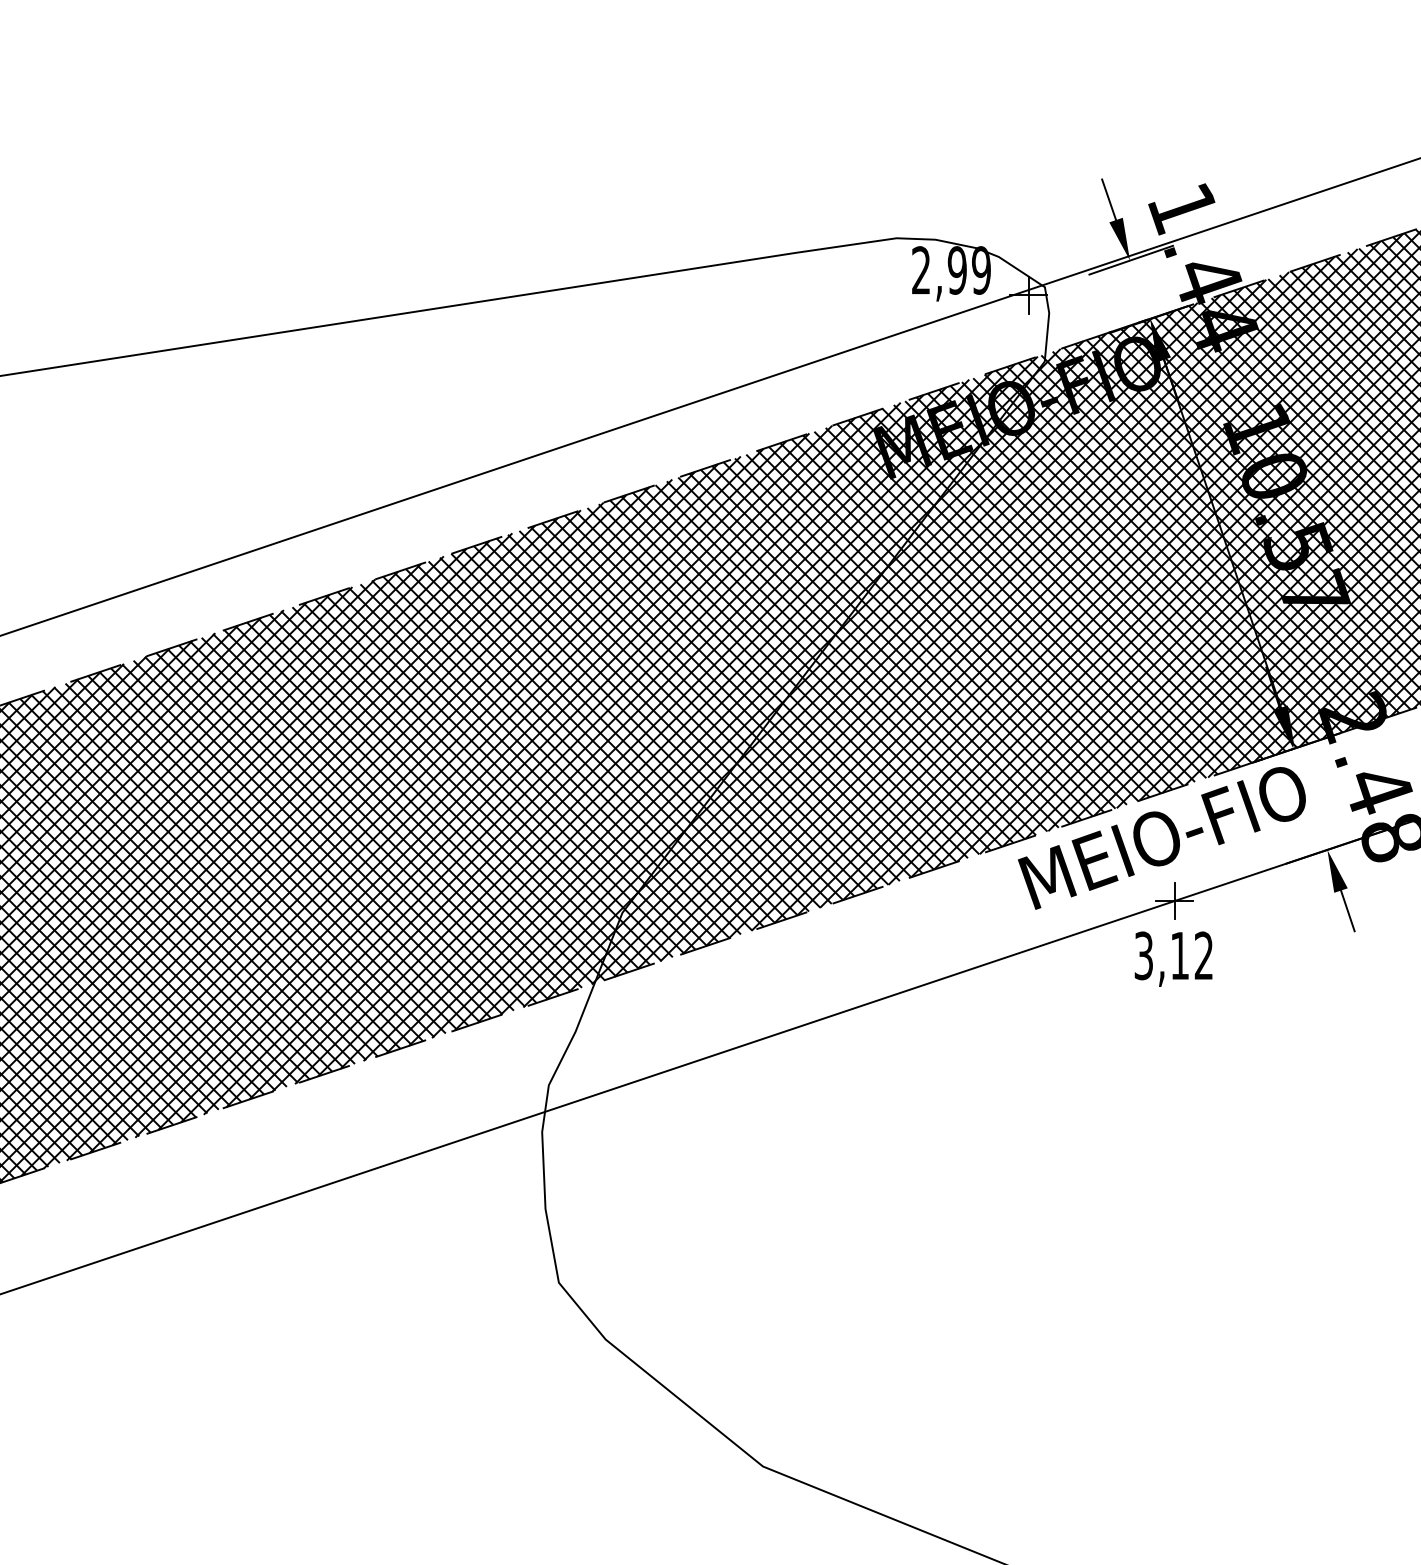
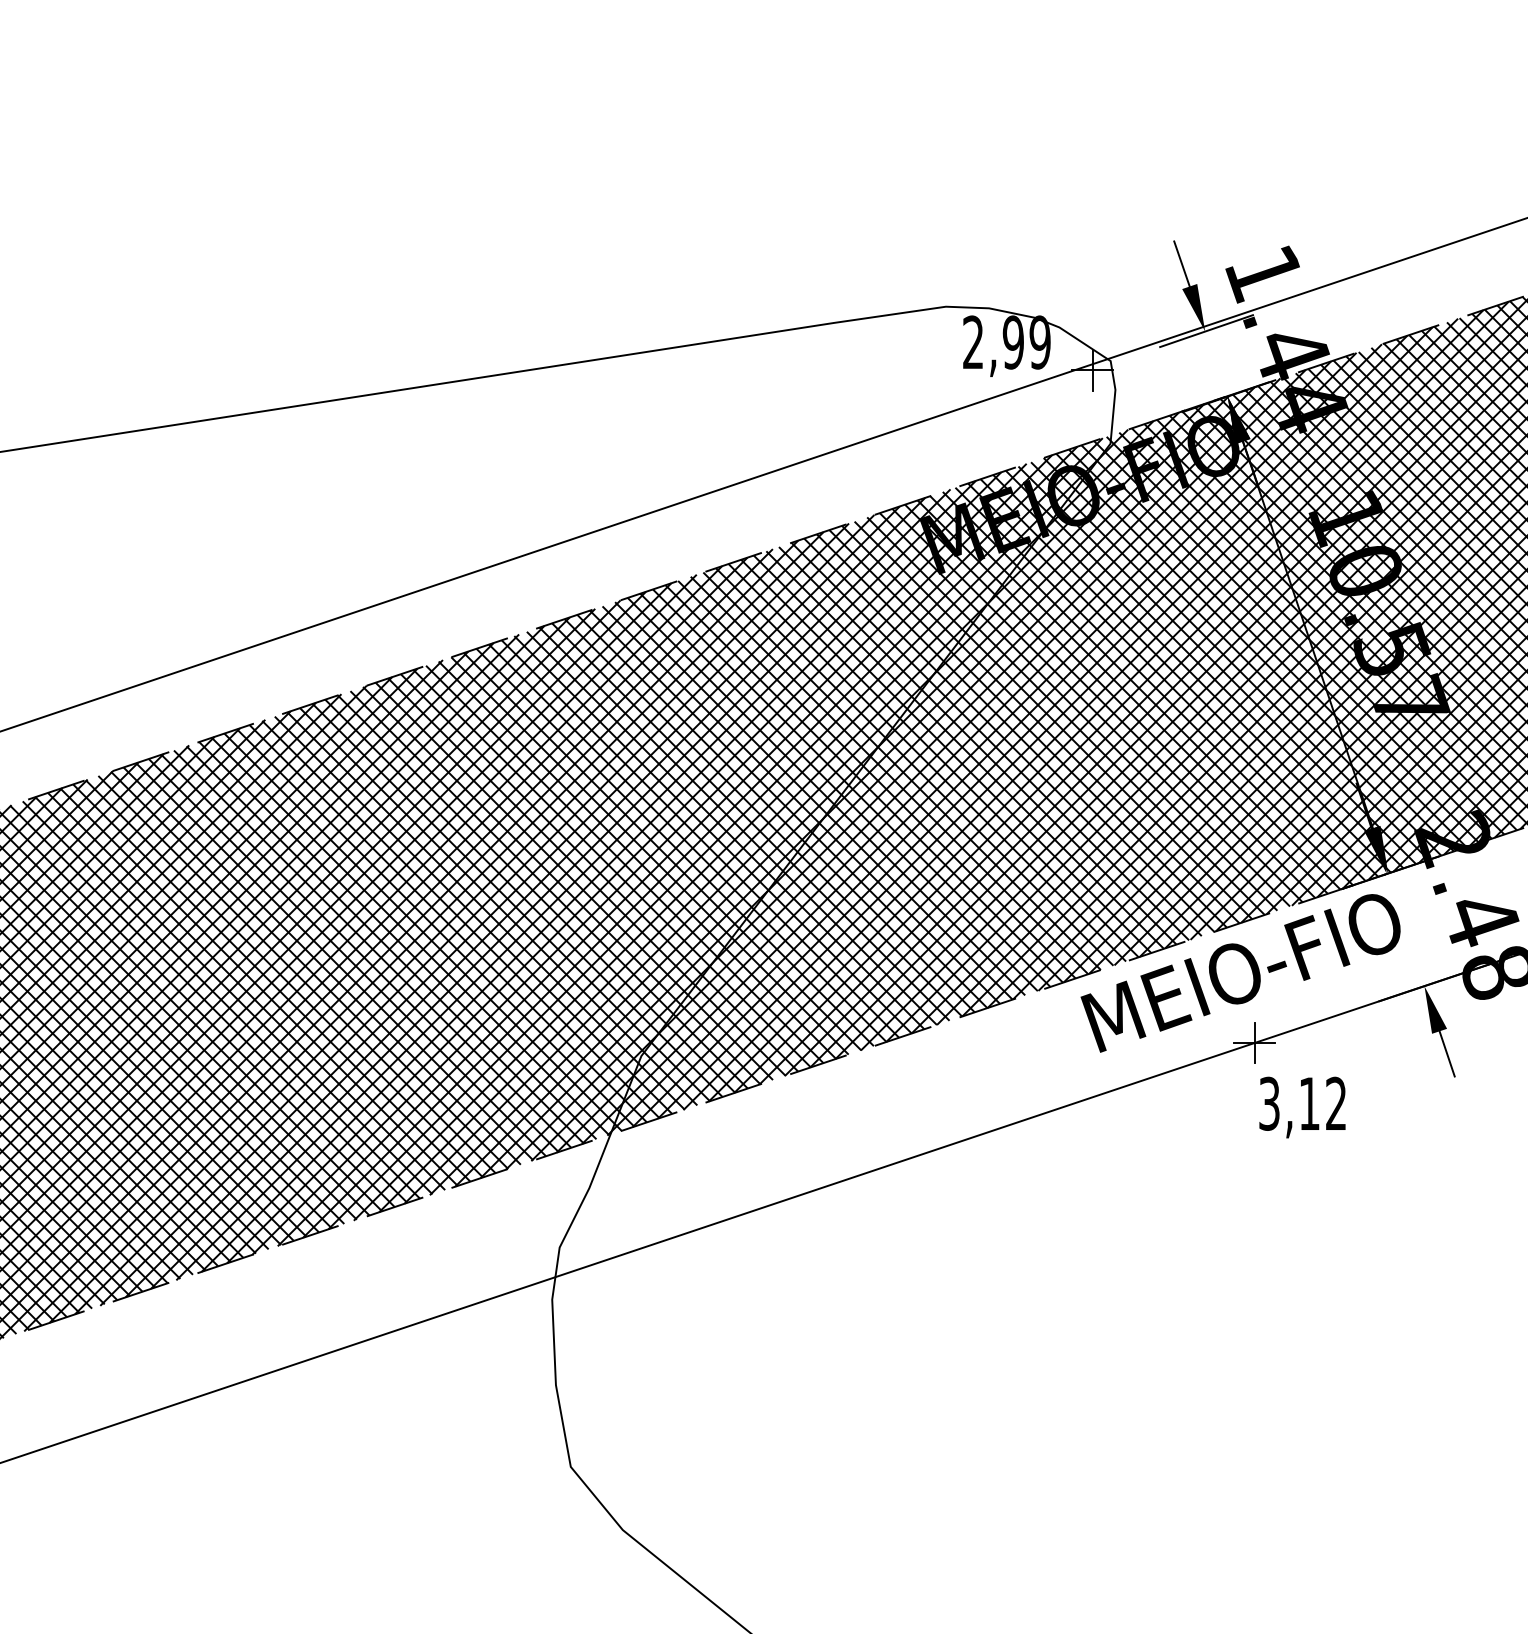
text: (1173, 958) -> (1302, 1106), moved

